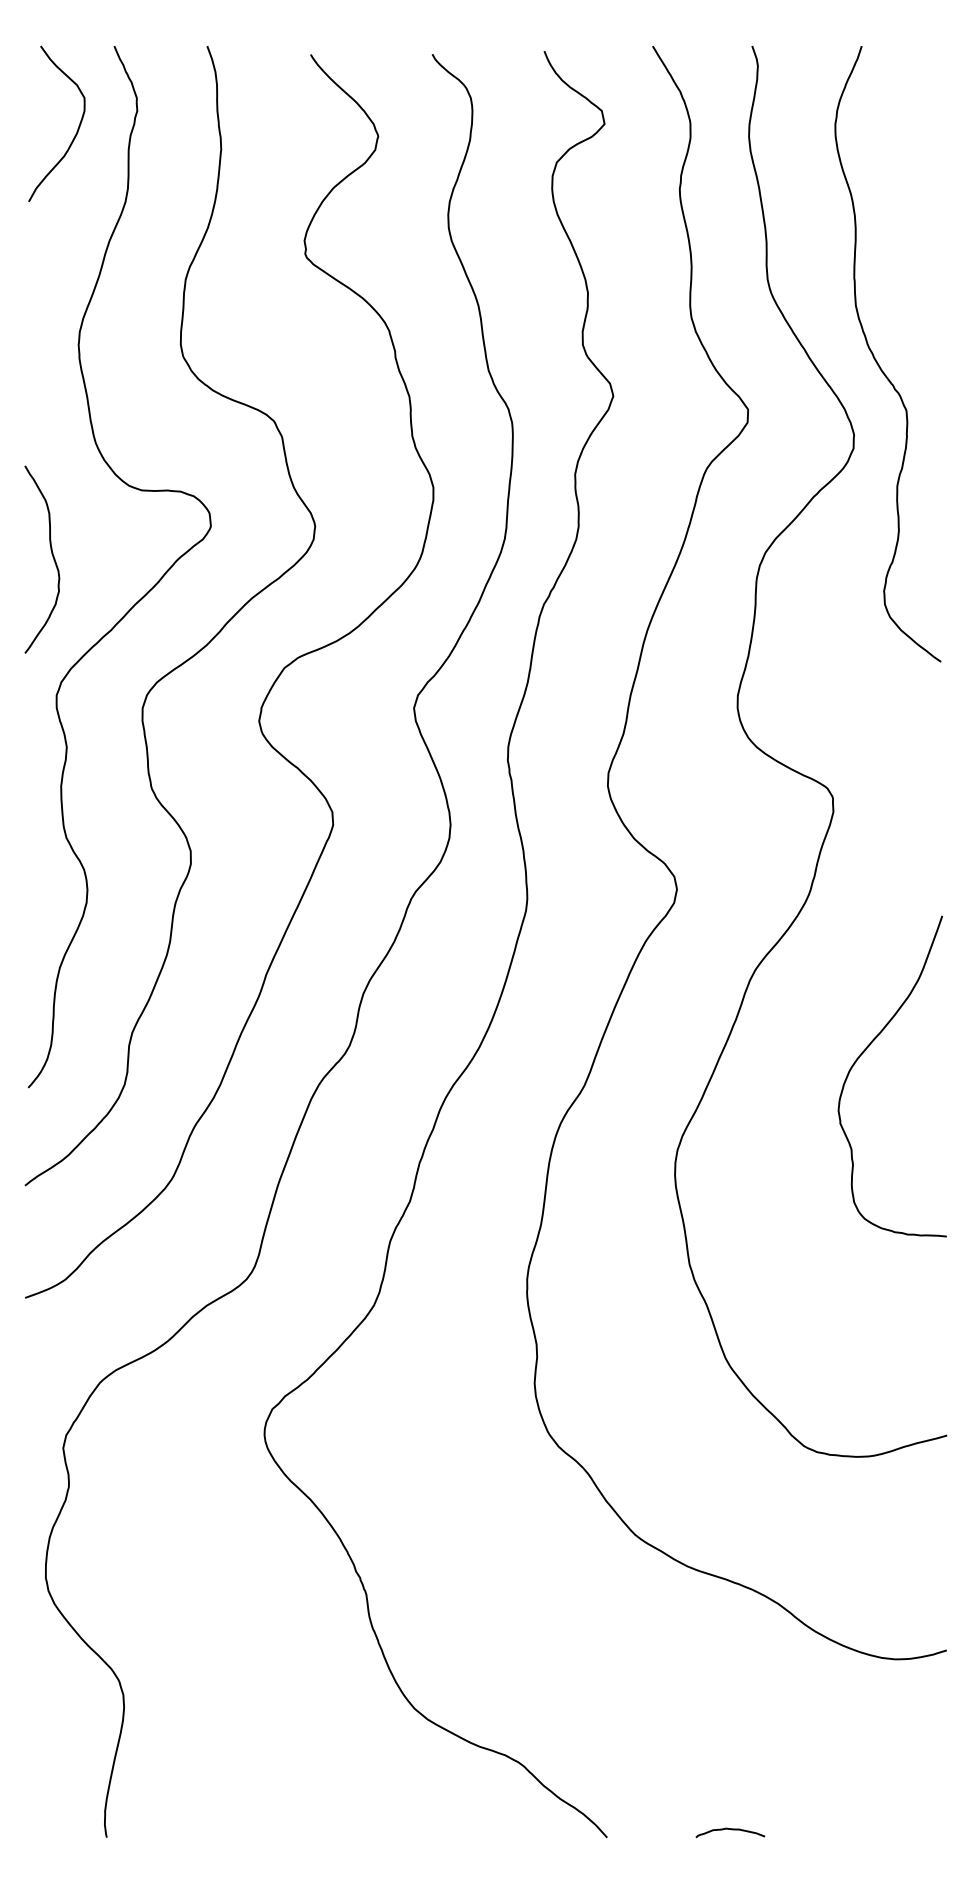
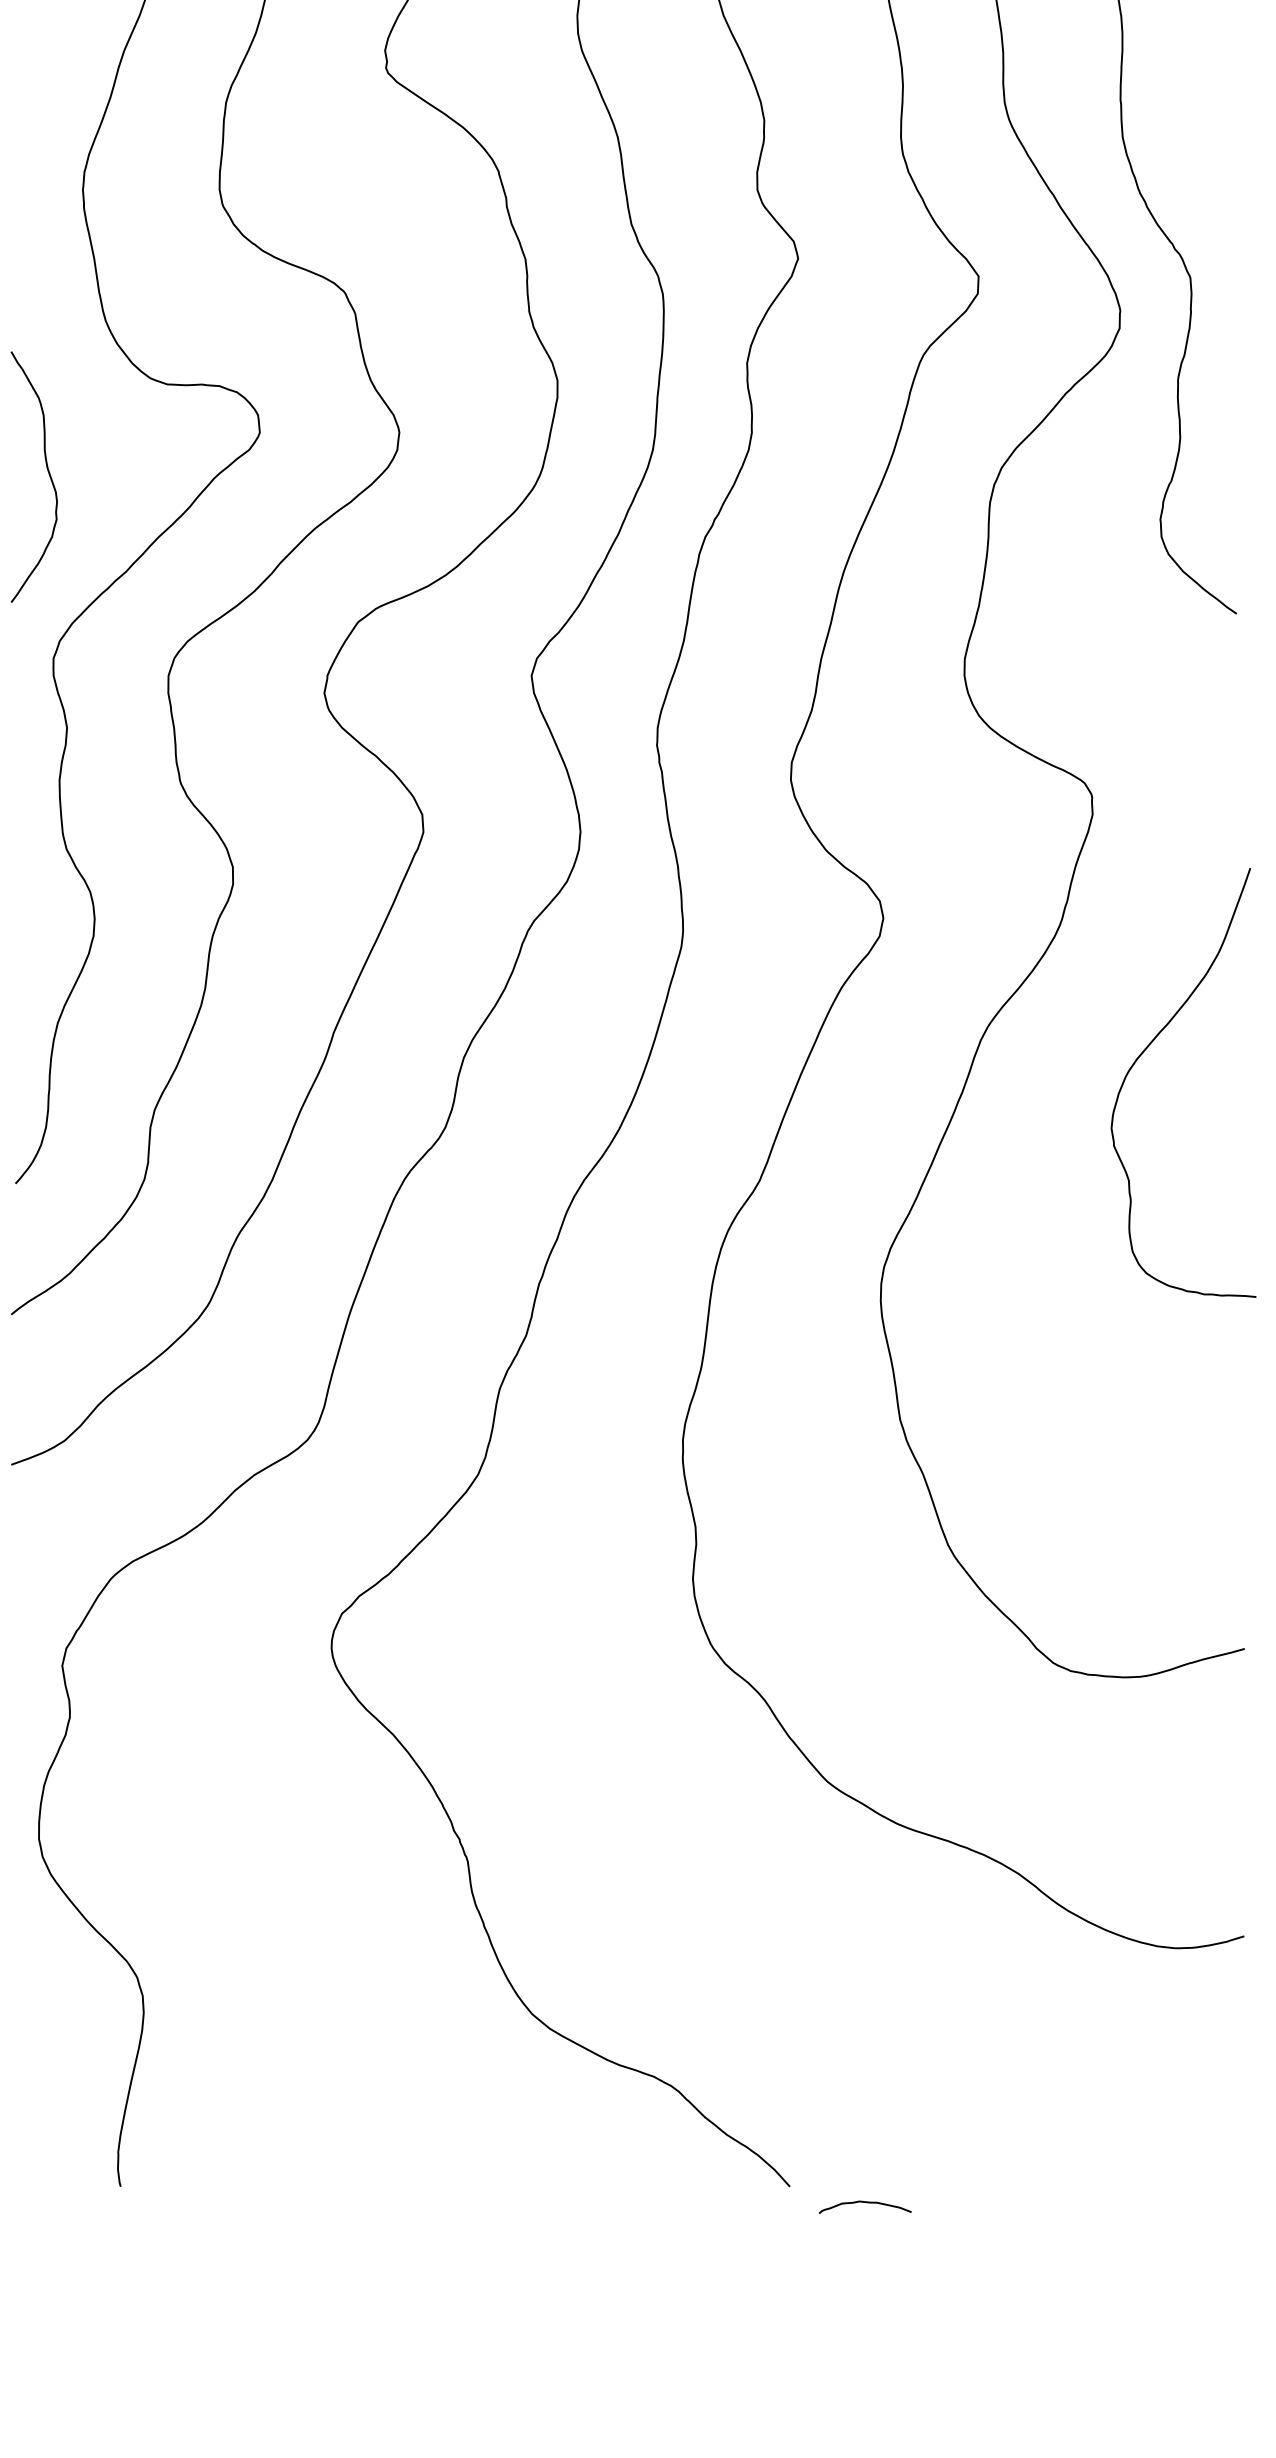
curve: (865, 1051) -> (1147, 1049), moved
curve: (731, 1830) -> (866, 2203), moved

